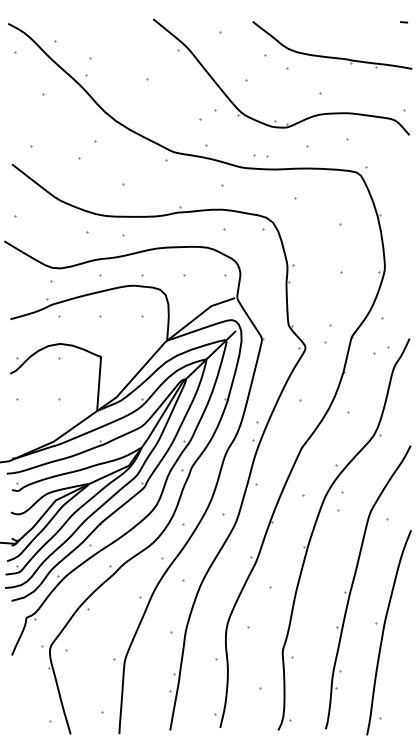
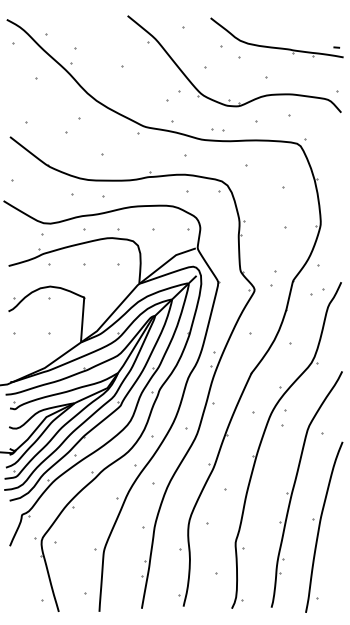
line: (403, 22) -> (336, 47), moved

